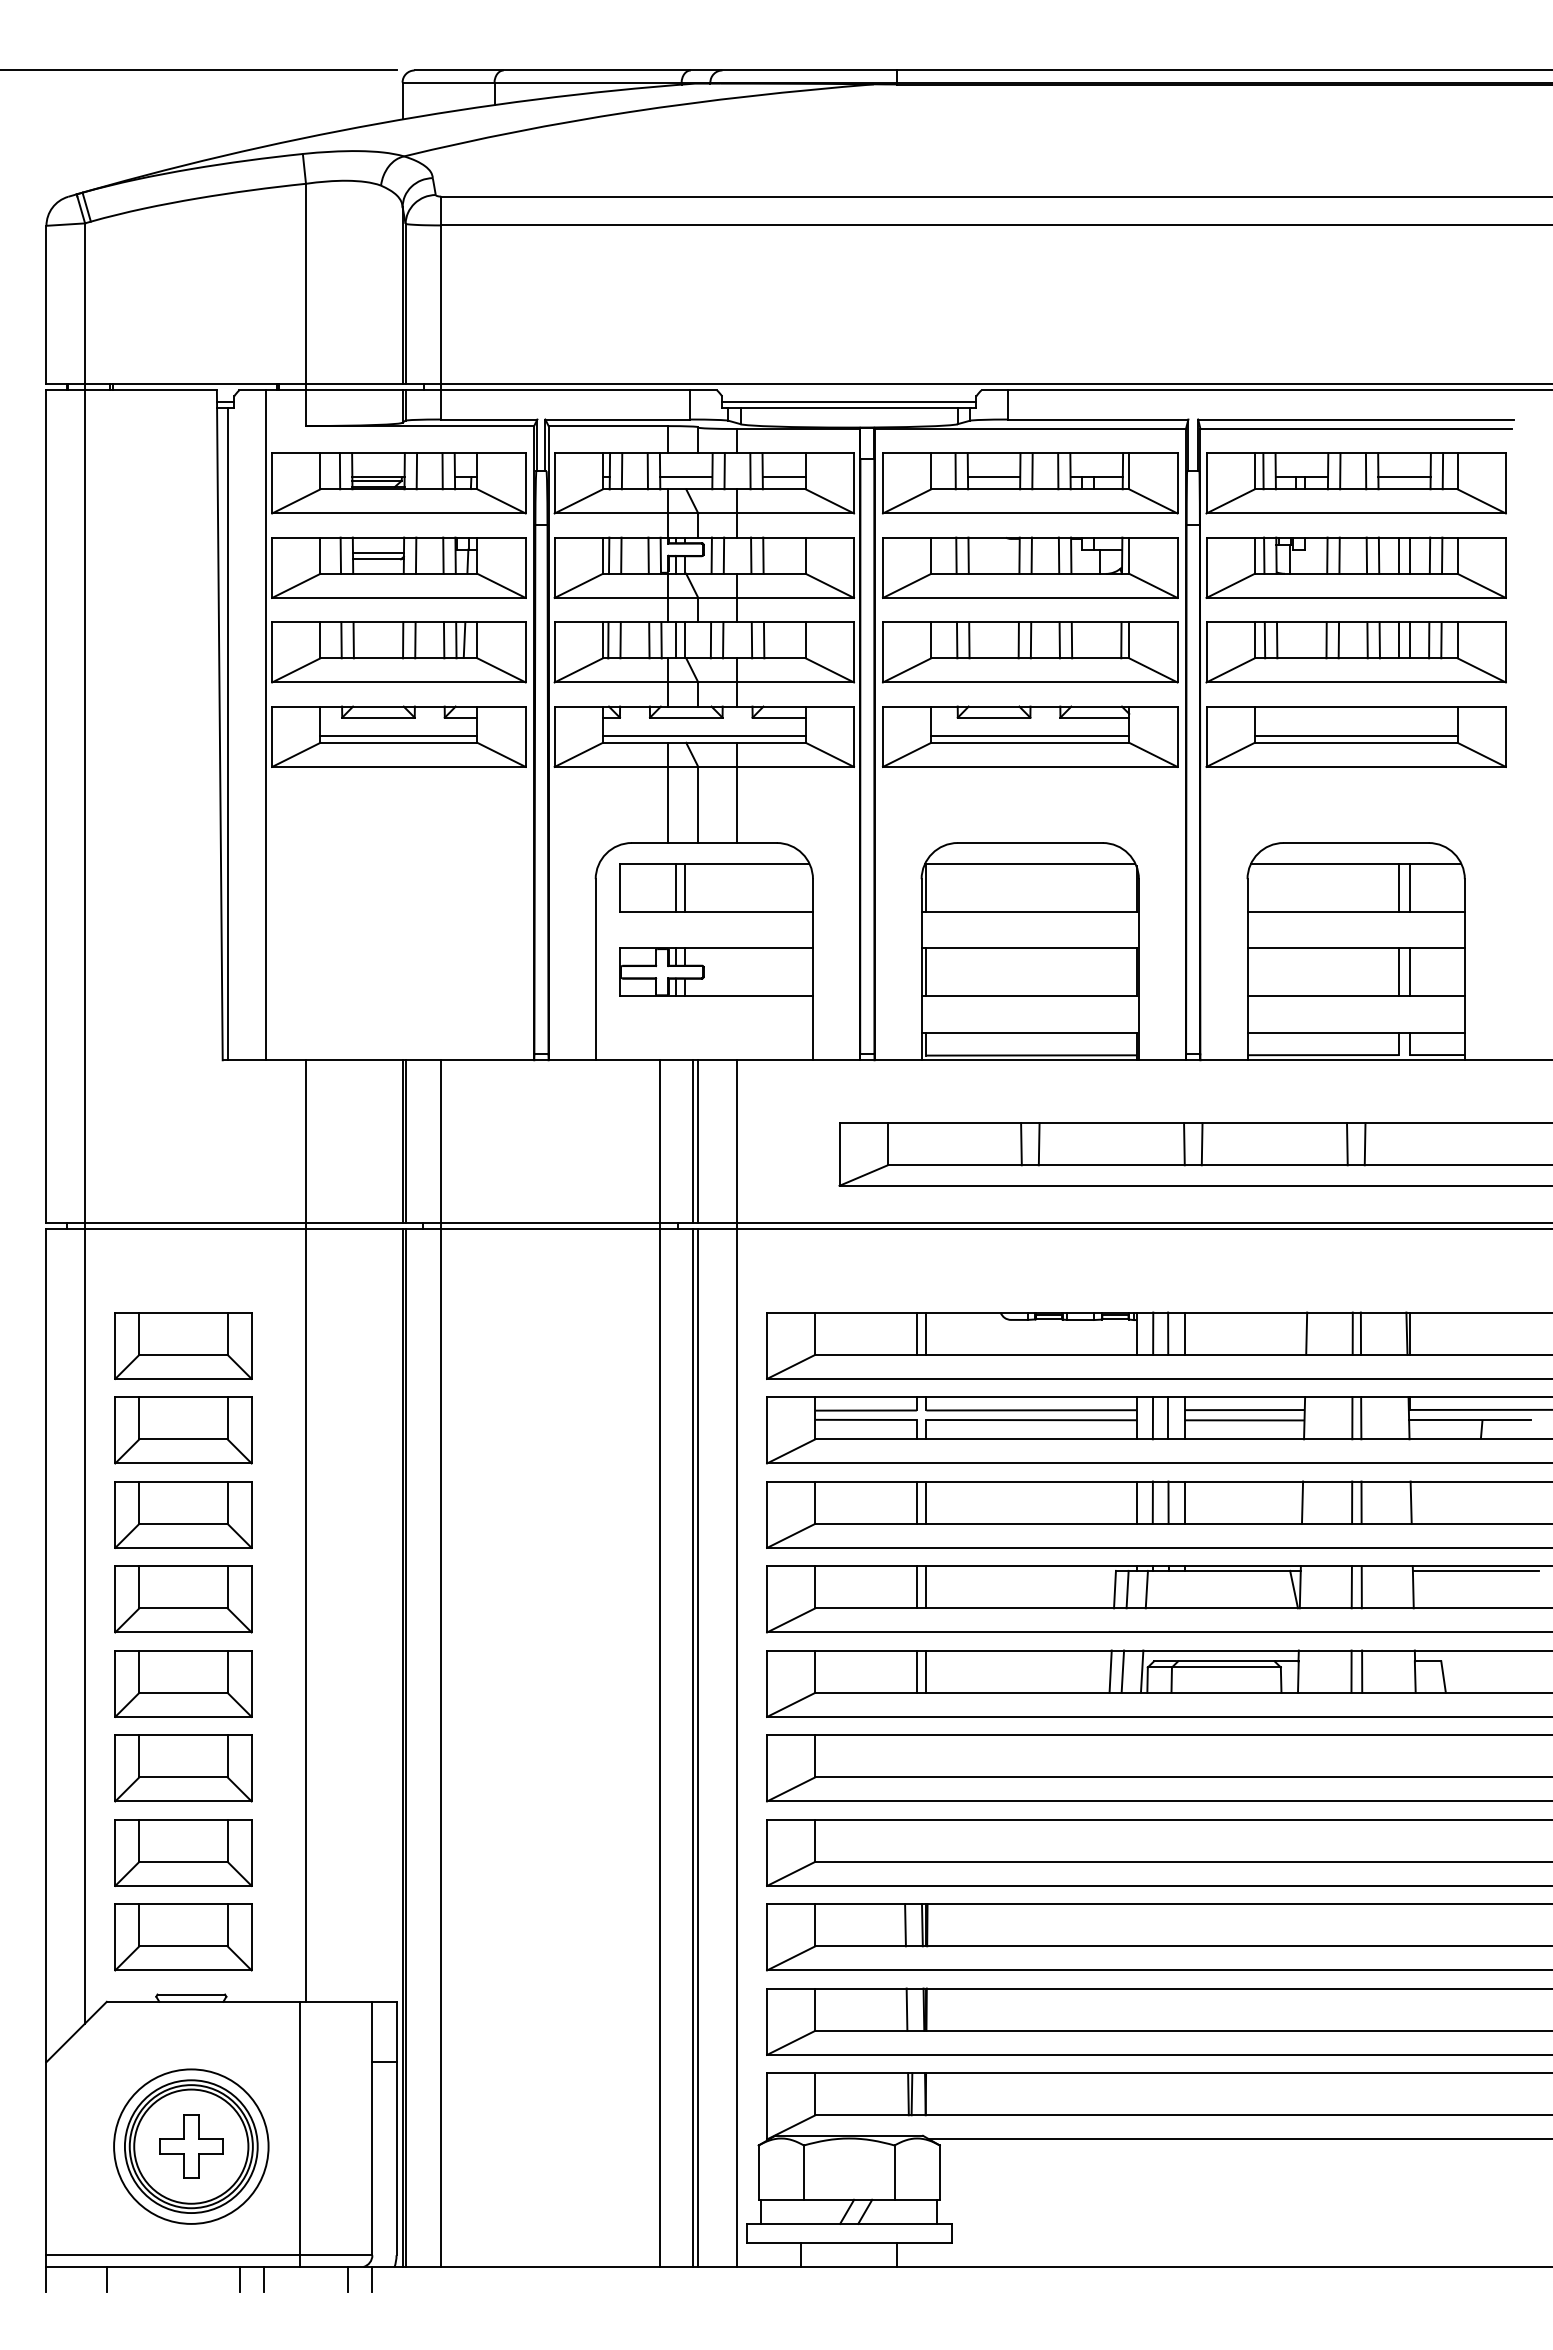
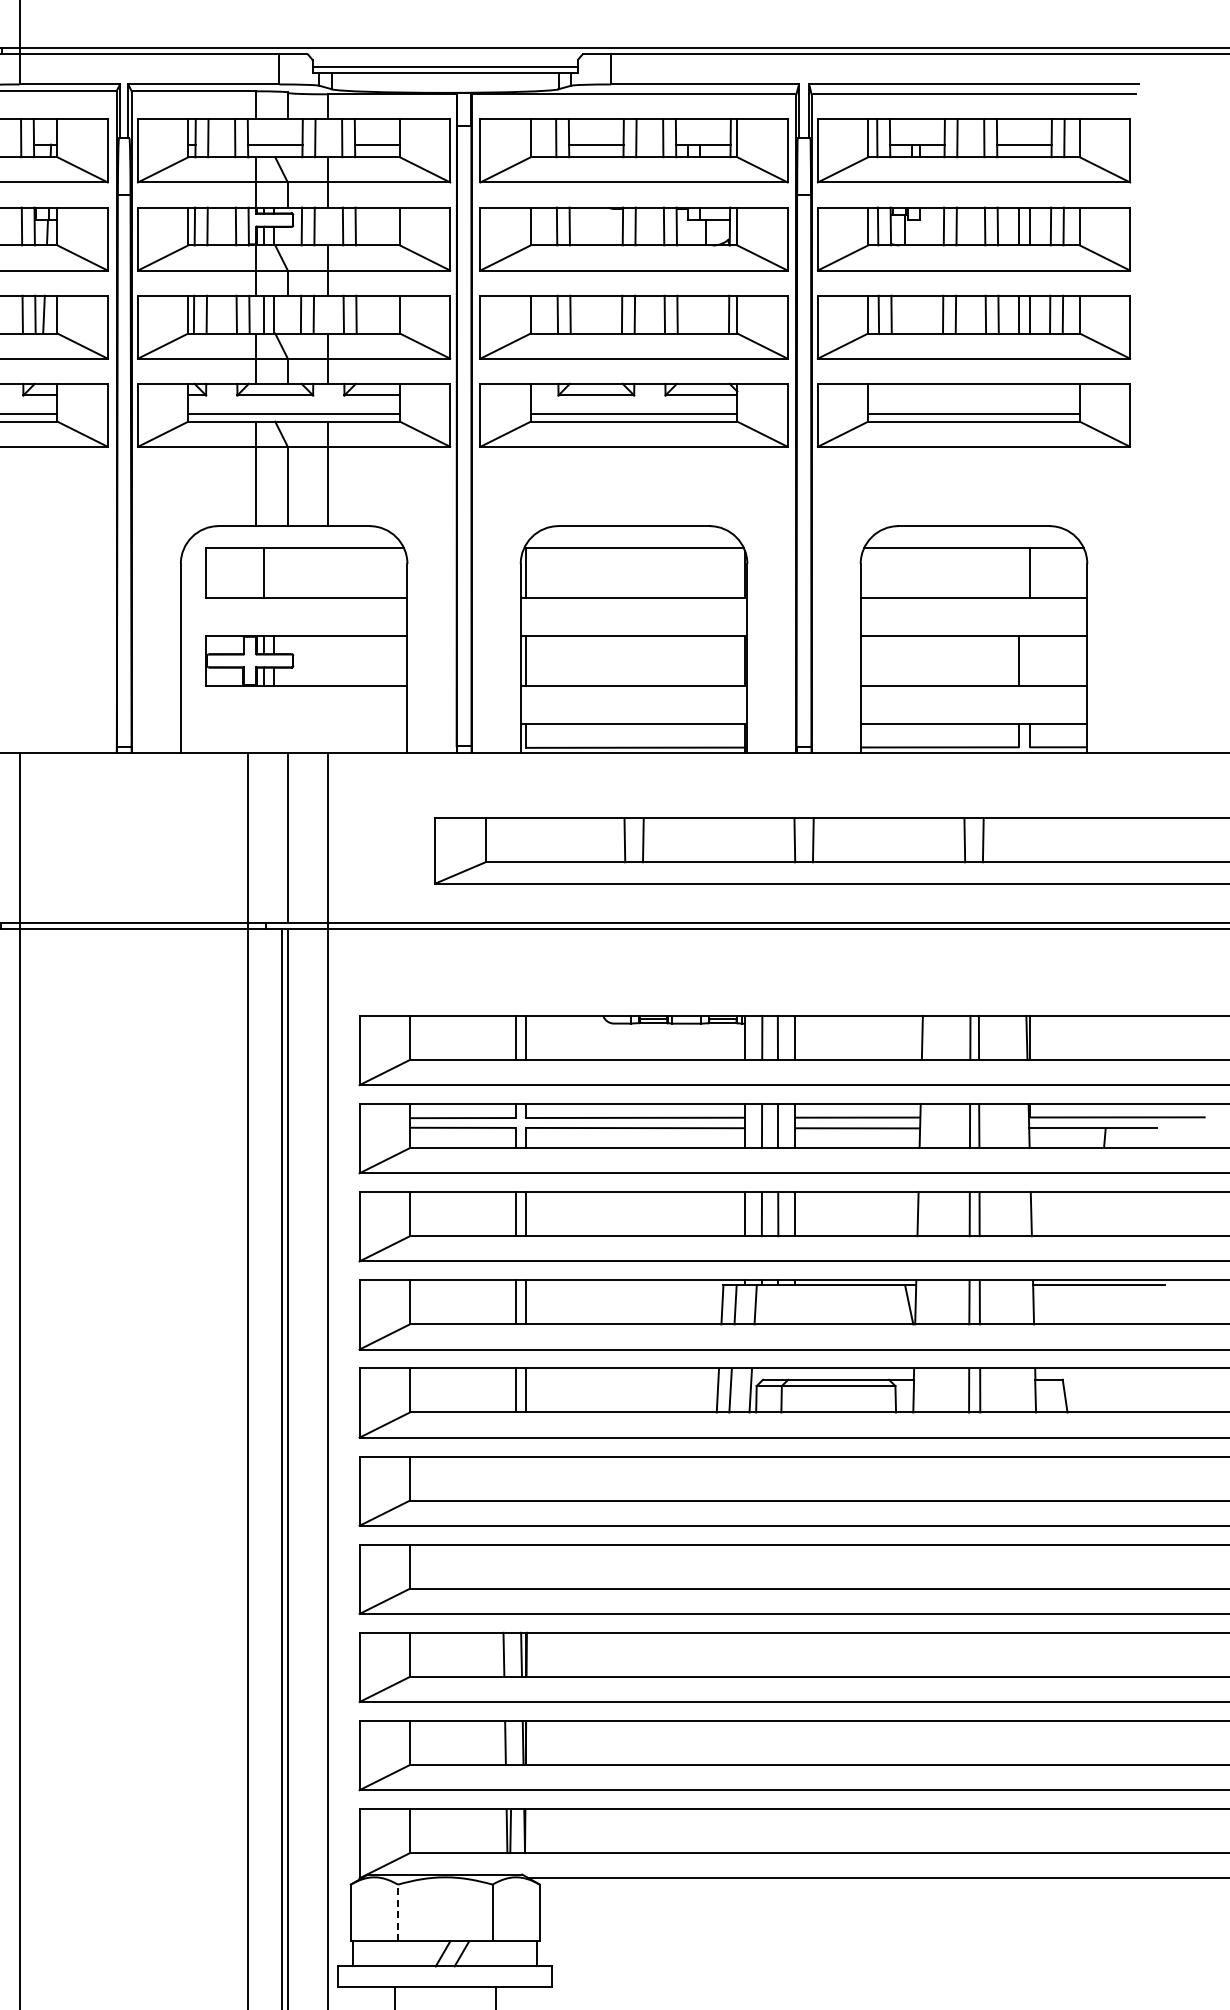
line: (684, 887) -> (273, 572), removed
line: (1399, 887) -> (1019, 572), removed
line: (1409, 972) -> (1029, 661), removed
line: (693, 1141) -> (282, 837), removed
line: (803, 2172) -> (397, 1912), solid -> dashed

